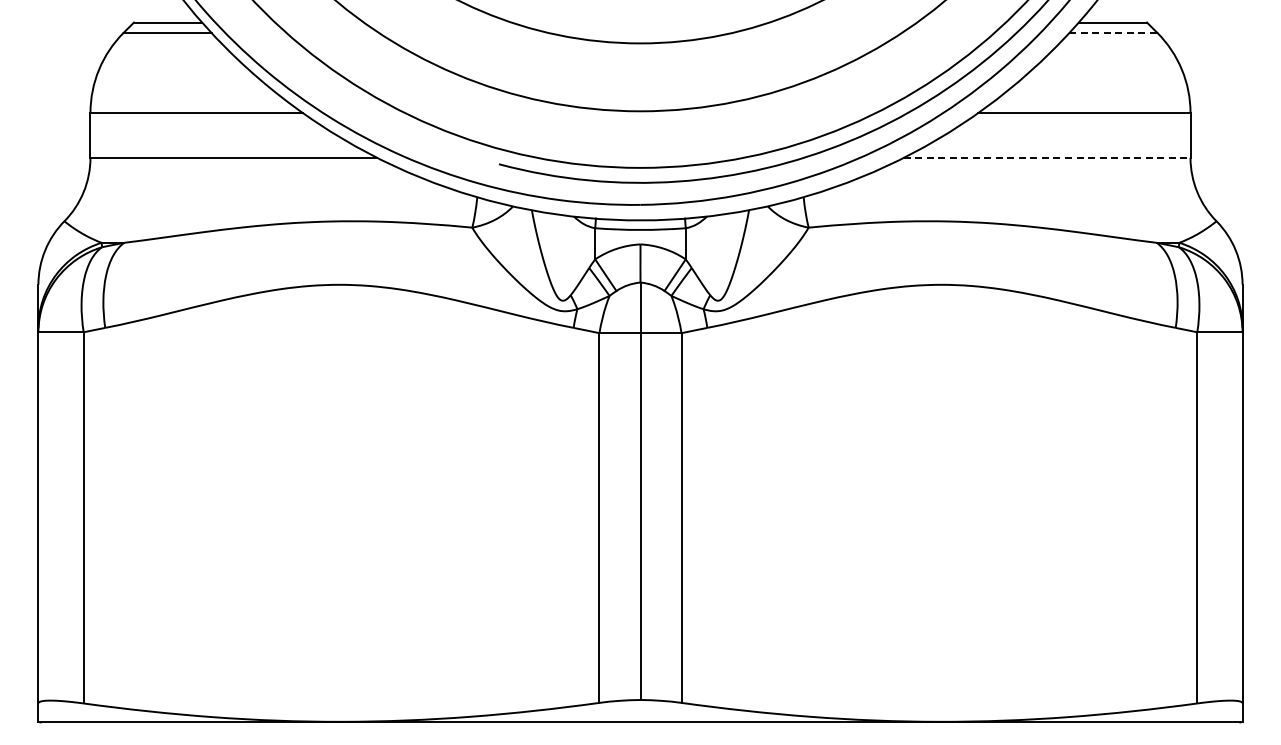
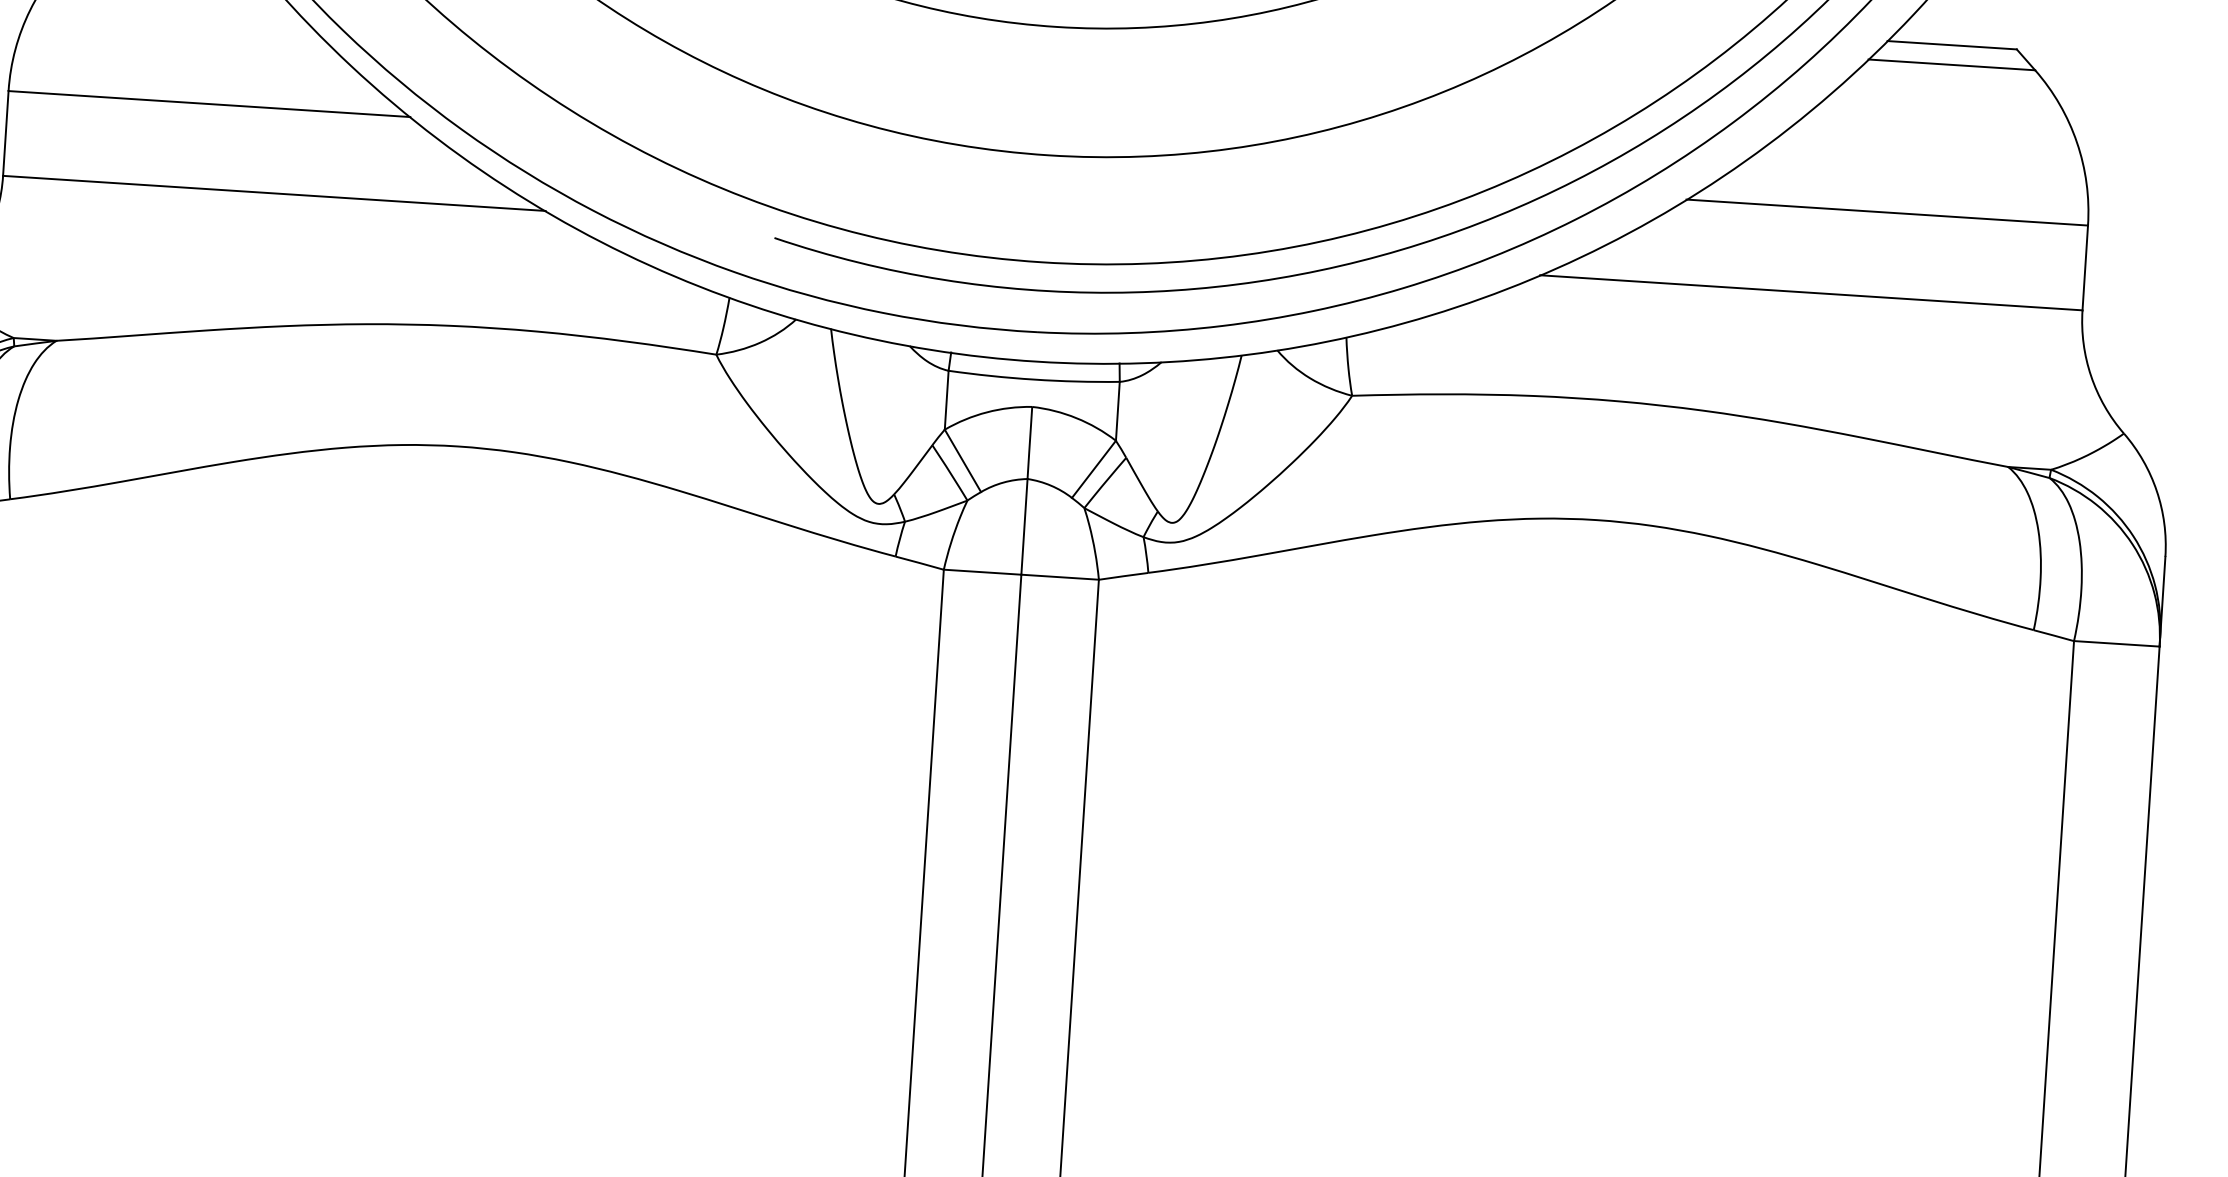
line: (1113, 32) -> (1952, 64), dashed -> solid
line: (1047, 157) -> (1812, 292), dashed -> solid

